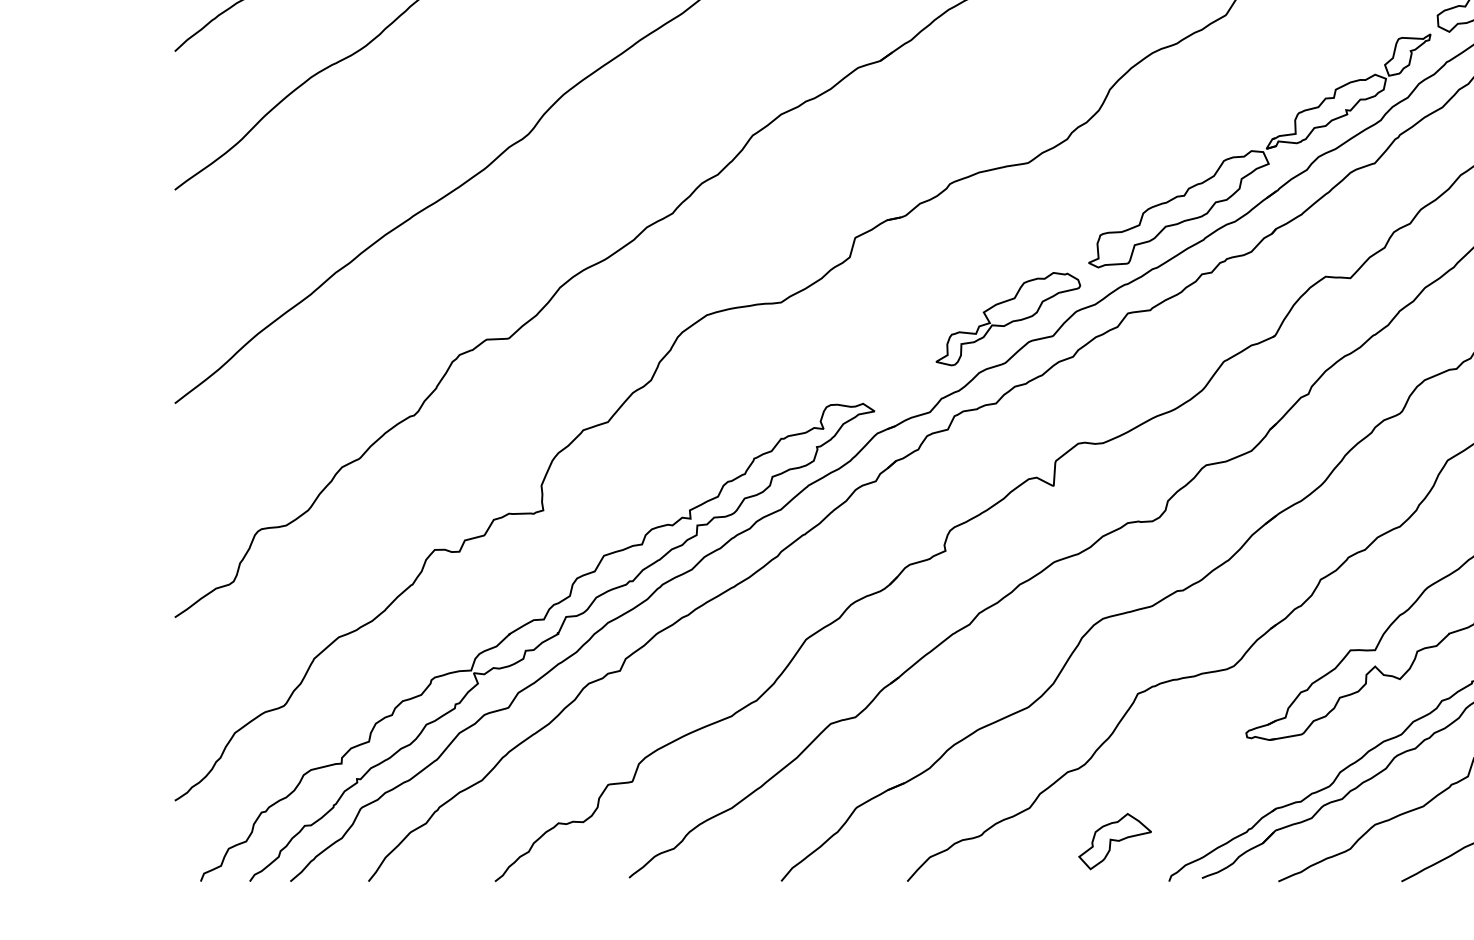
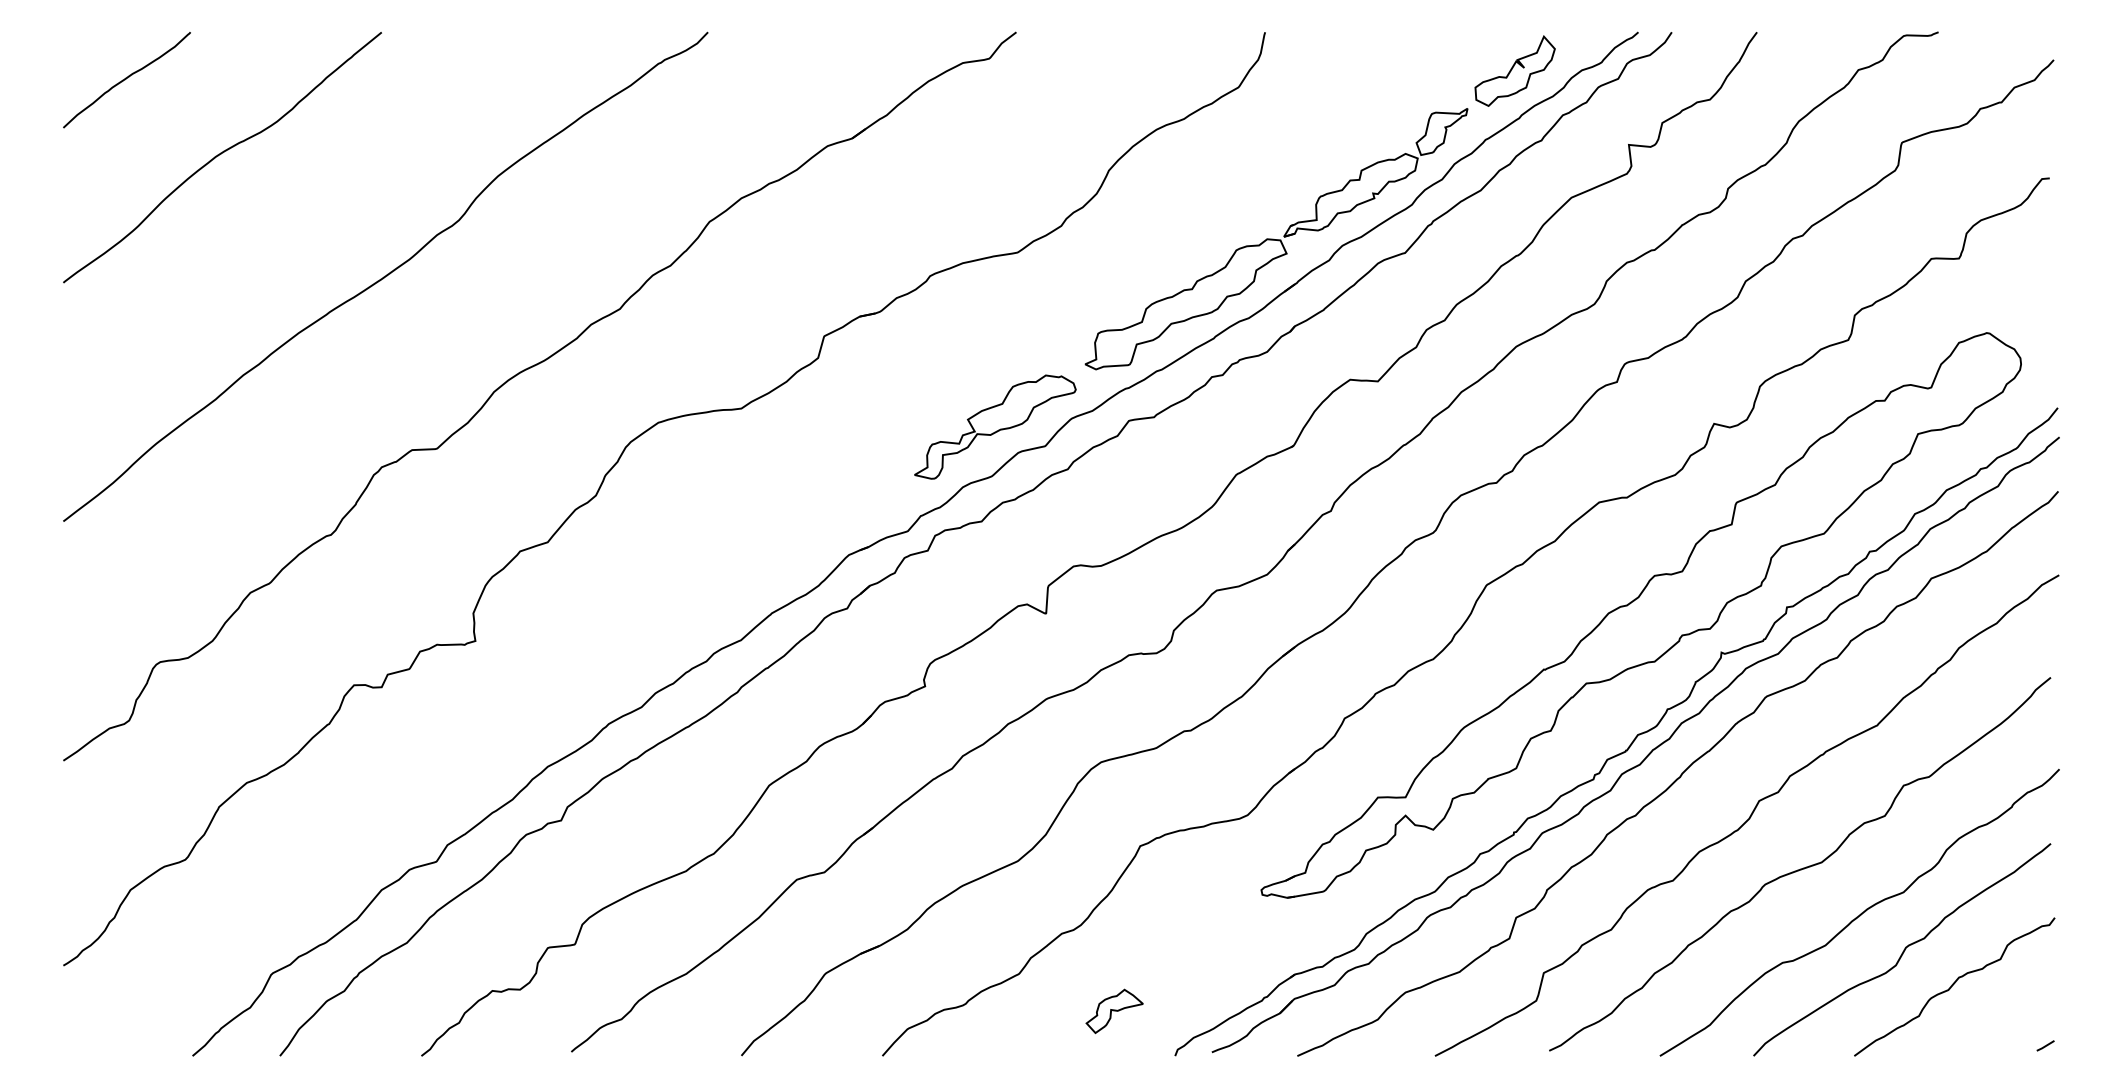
curve: (538, 644) -> (470, 790), removed
part: (1114, 841) -> (1114, 1011), size x0.7

